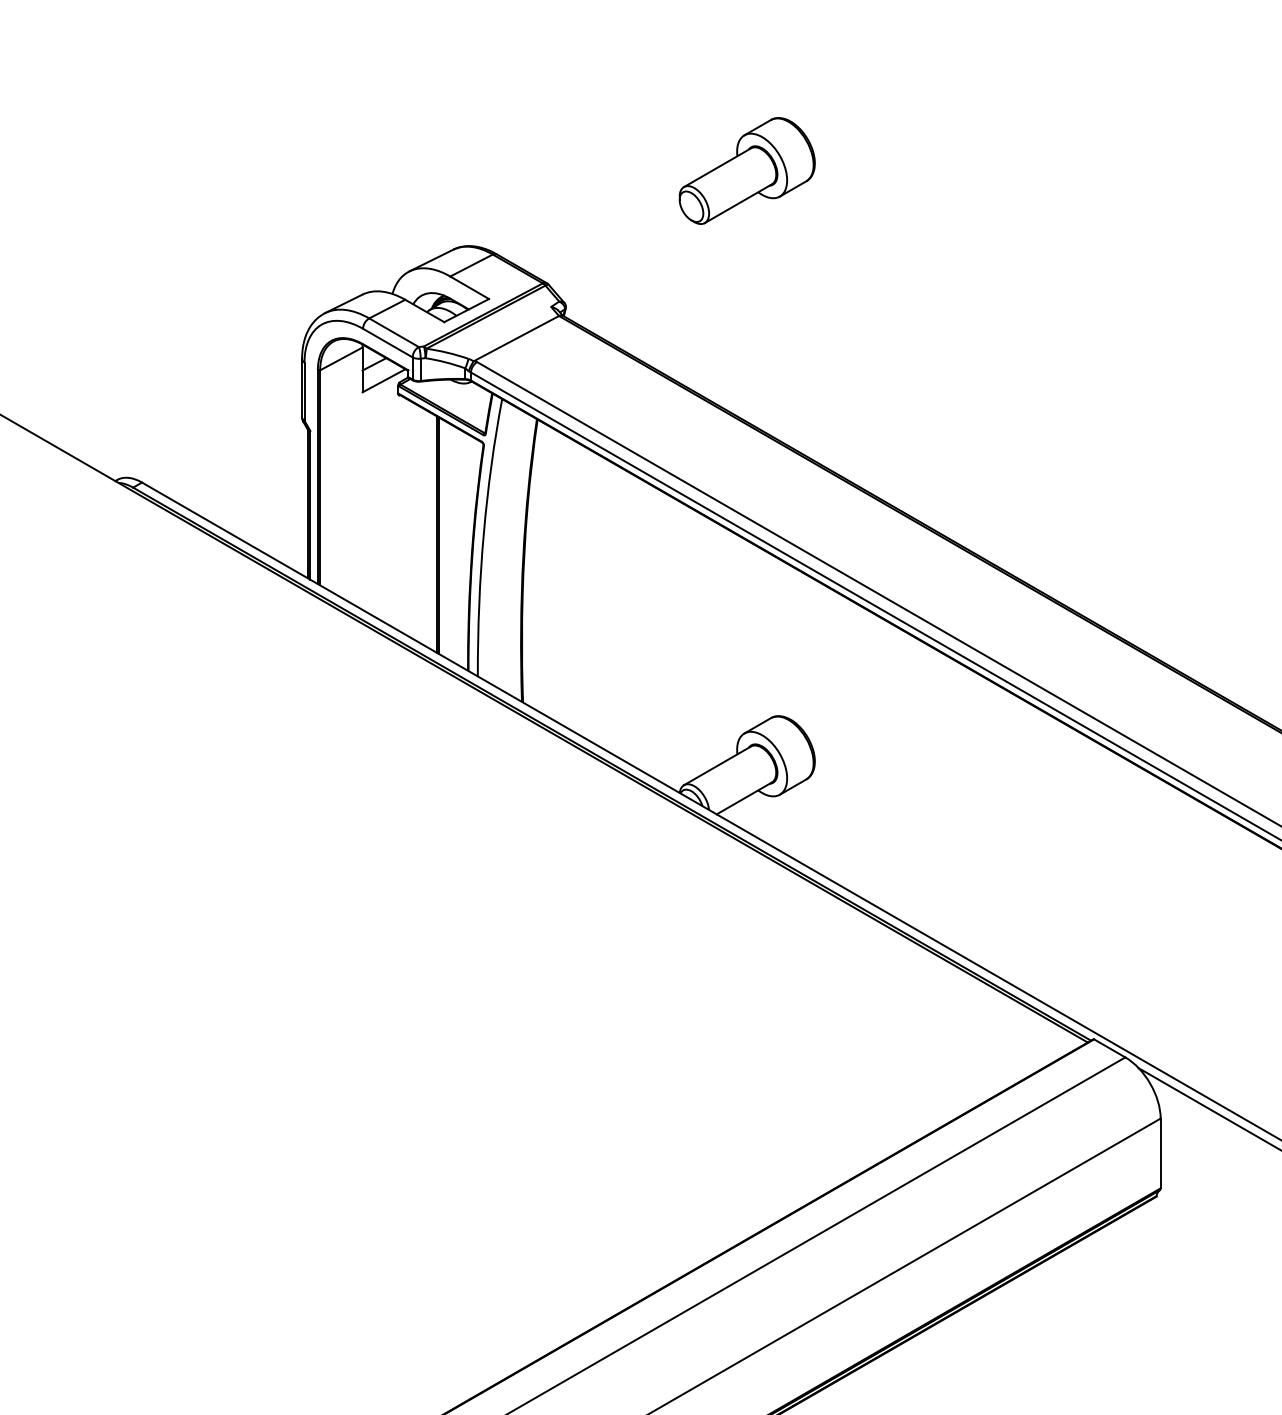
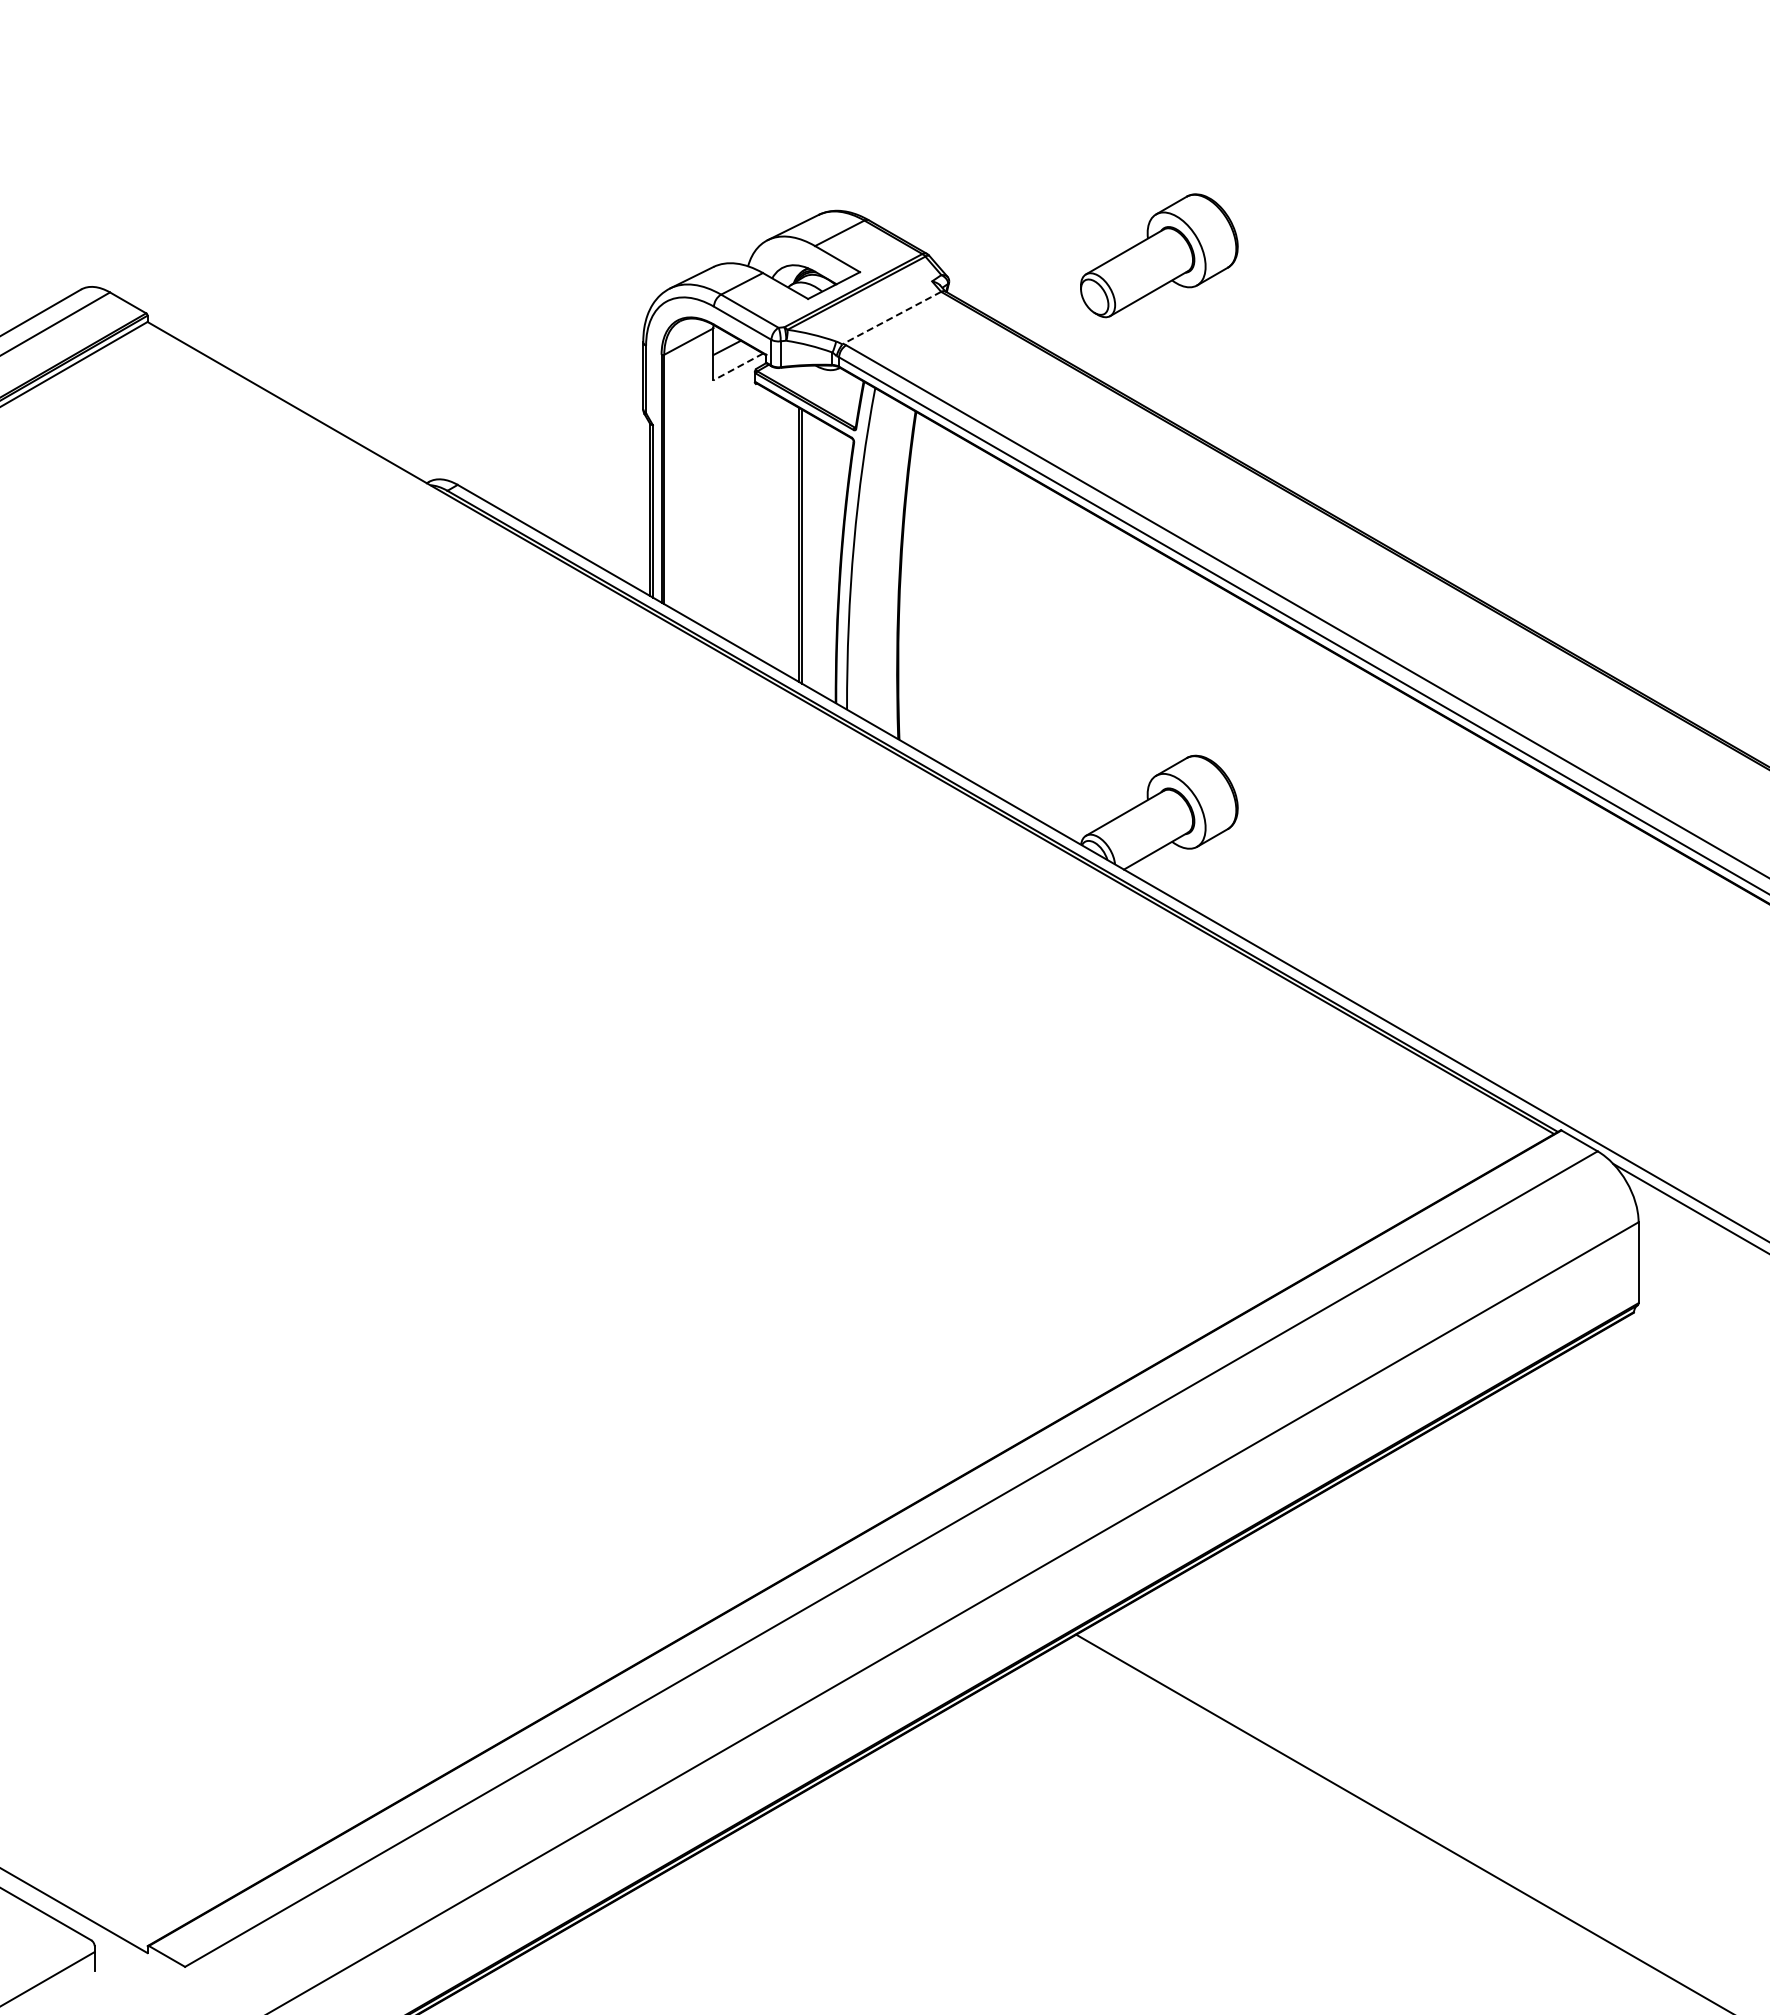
part: (747, 170) -> (1159, 255), moved
line: (516, 338) -> (891, 318), solid -> dashed
line: (383, 381) -> (737, 367), solid -> dashed

